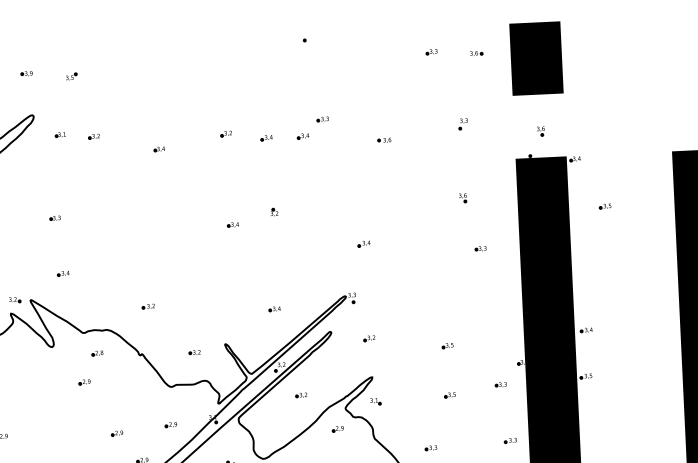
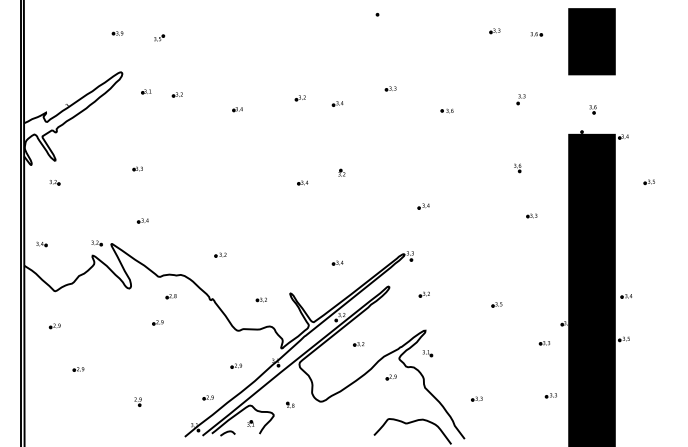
part: (302, 136) -> (371, 103), removed
part: (449, 395) -> (496, 350), removed
part: (116, 433) -> (185, 371), removed

